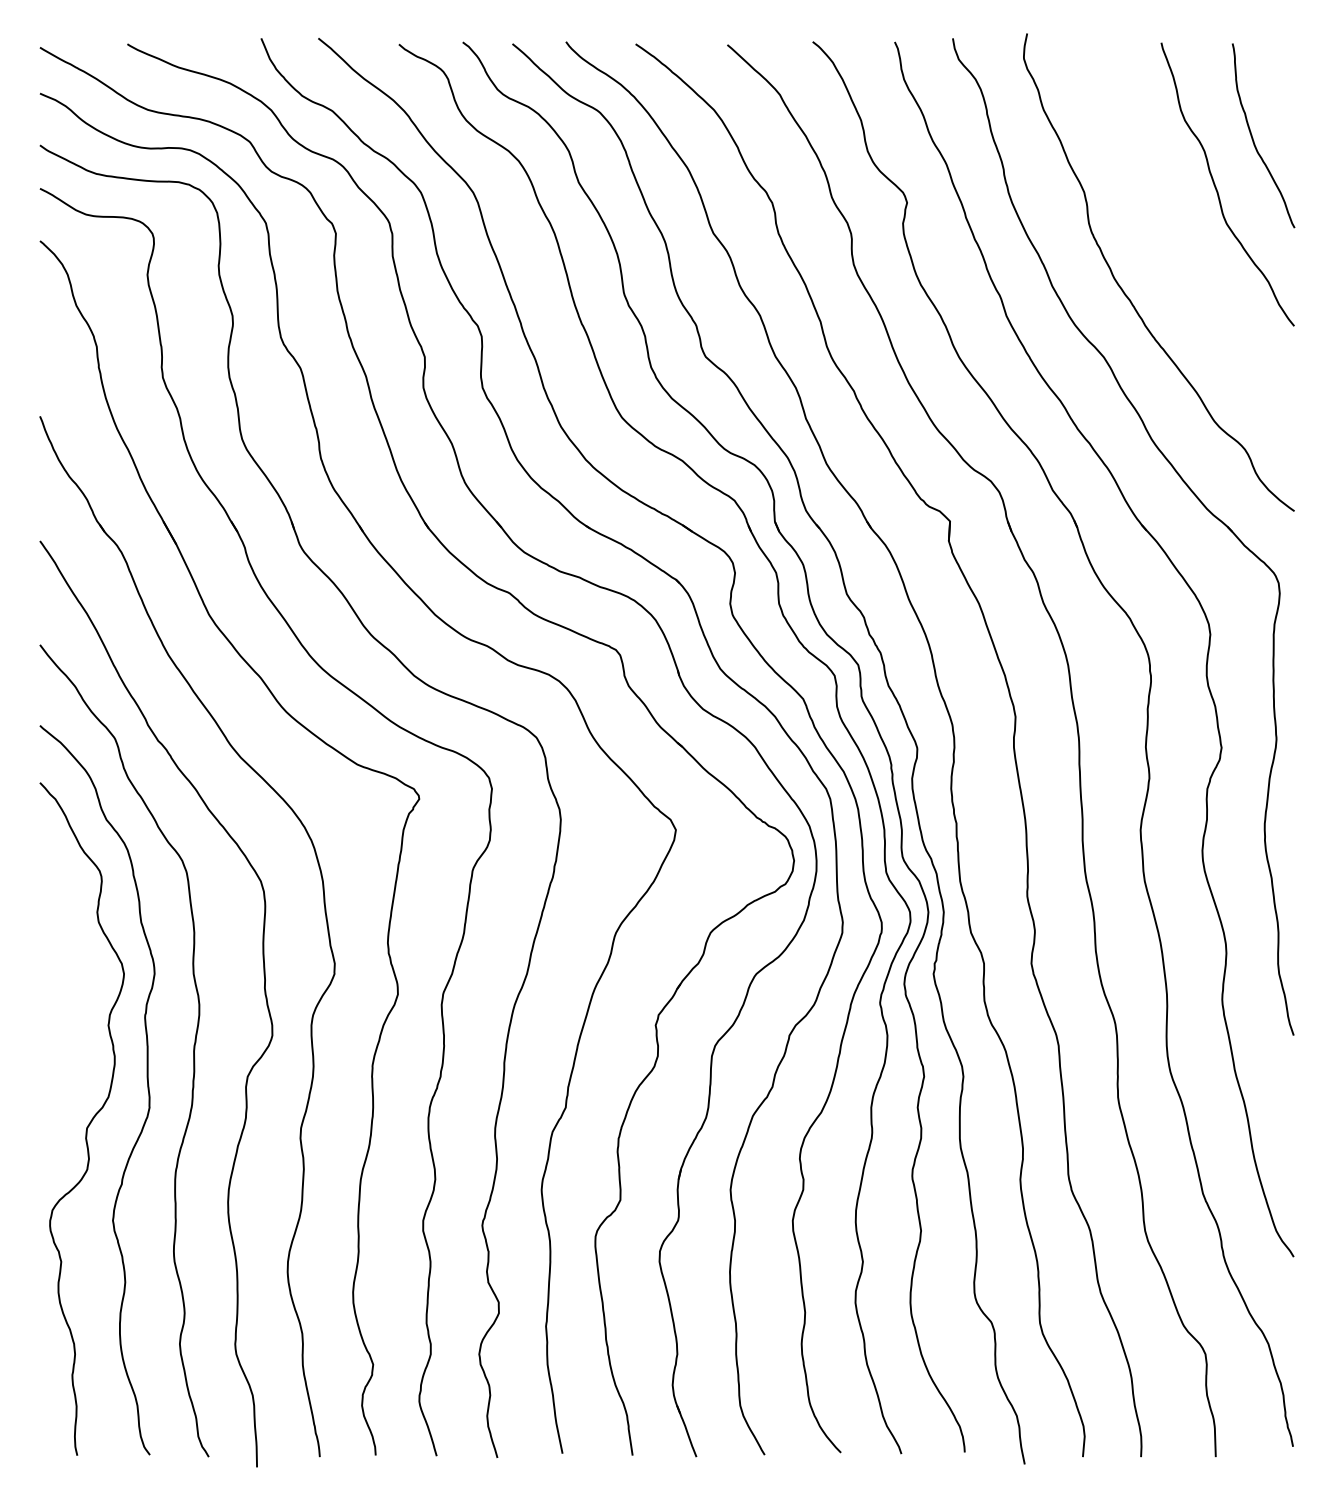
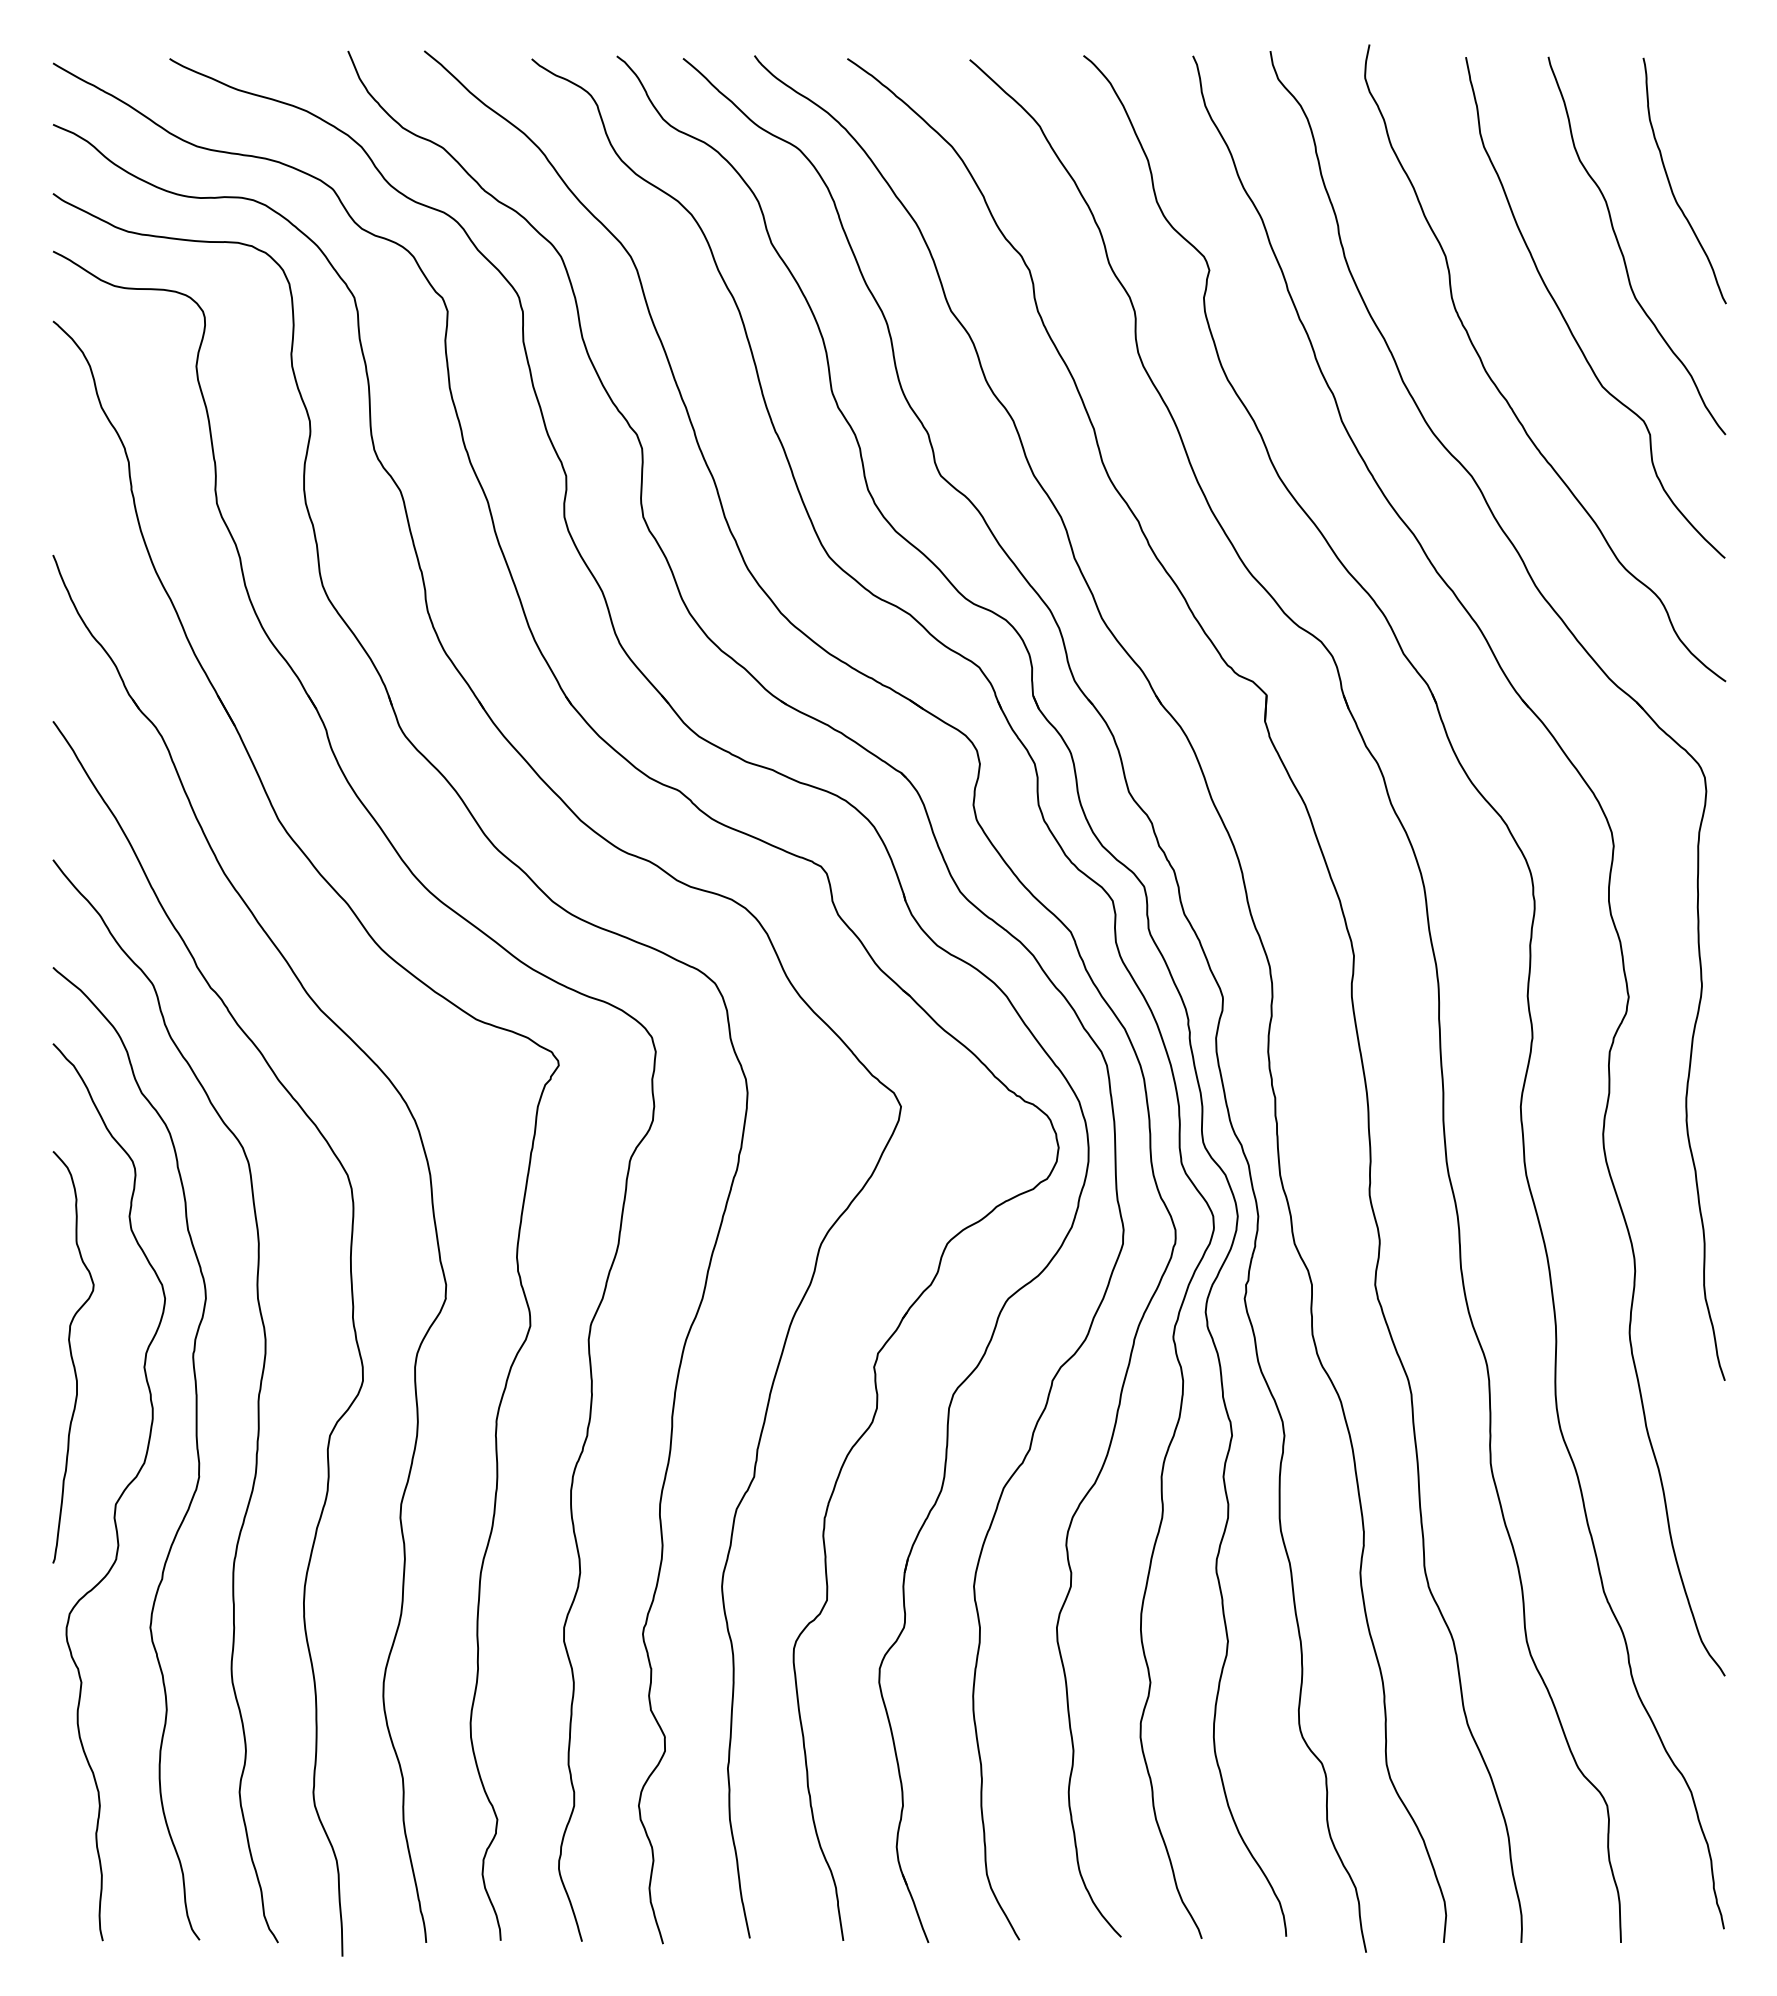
curve: (1175, 241) -> (1567, 322), added
curve: (54, 1018) -> (72, 1357), added

